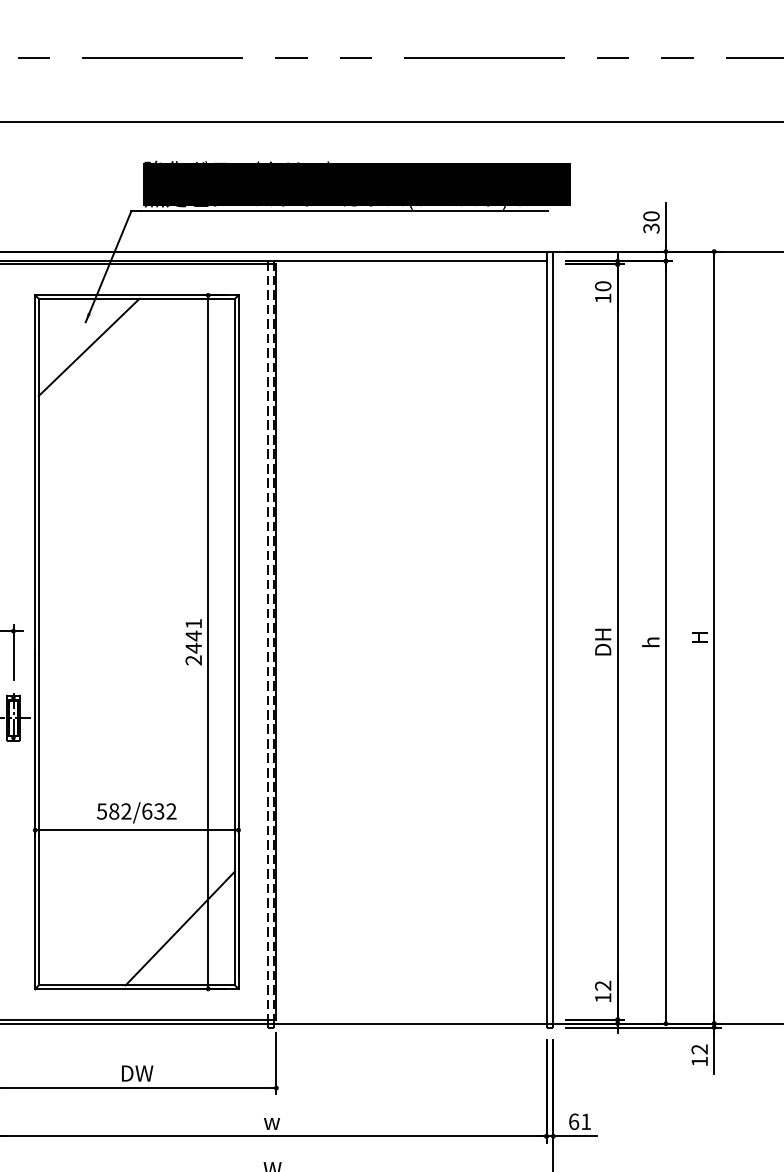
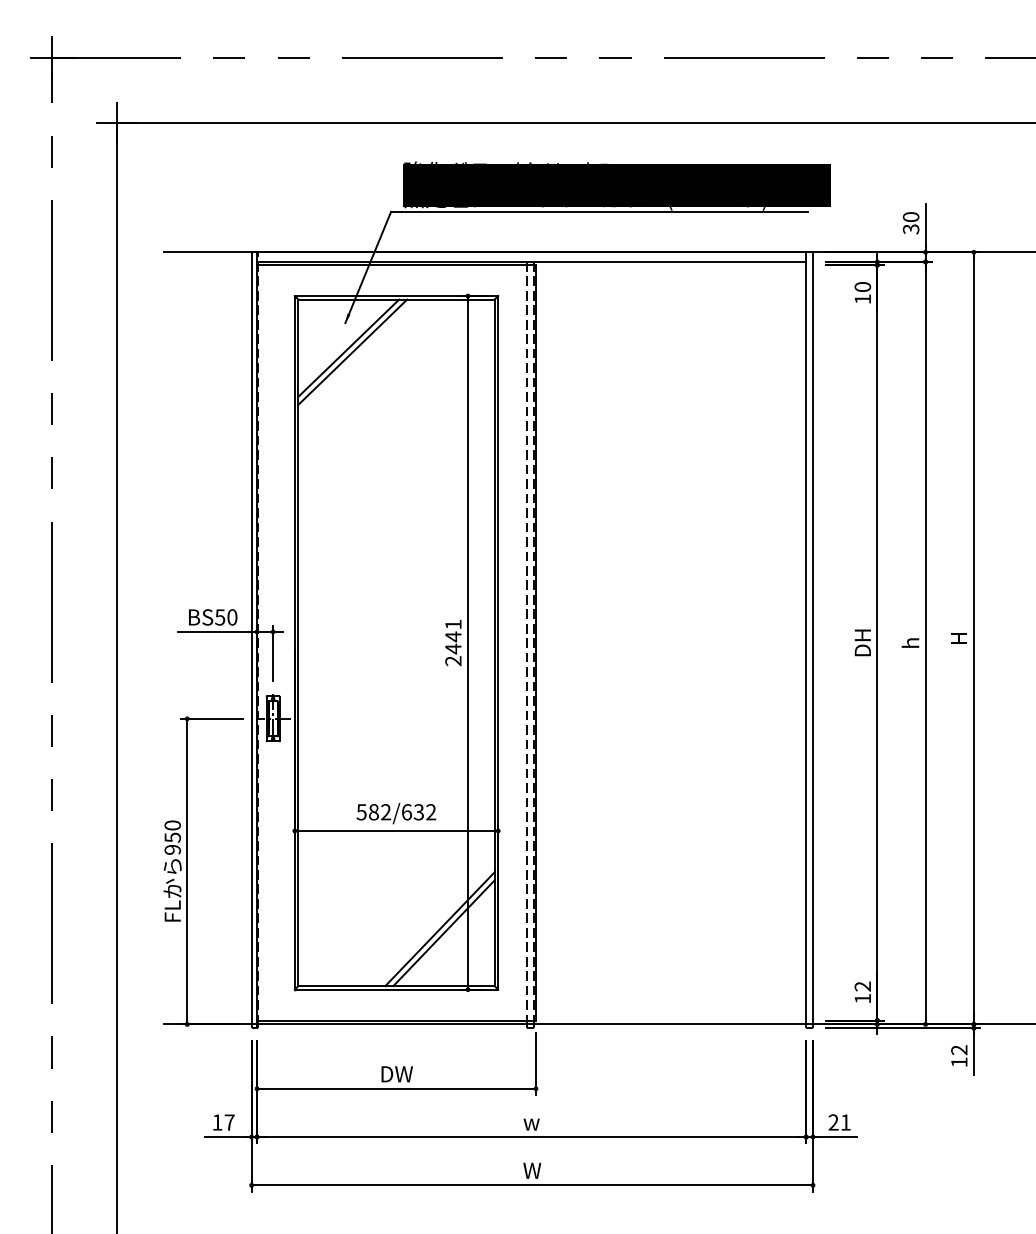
line: (92, 350) -> (352, 351), added
line: (183, 932) -> (443, 933), added
text: (573, 1121) -> (833, 1122), 61 -> 21

